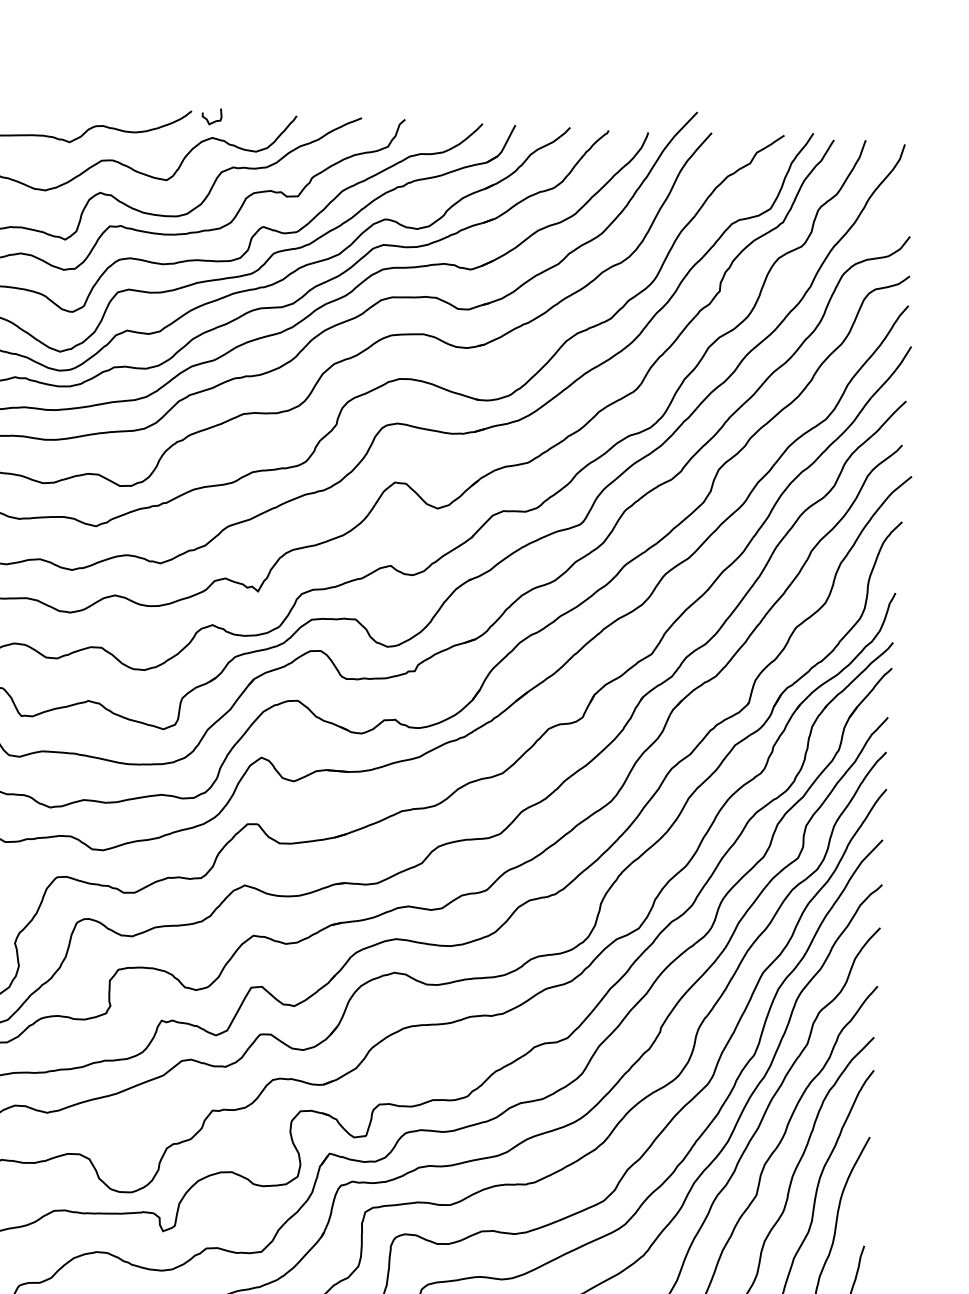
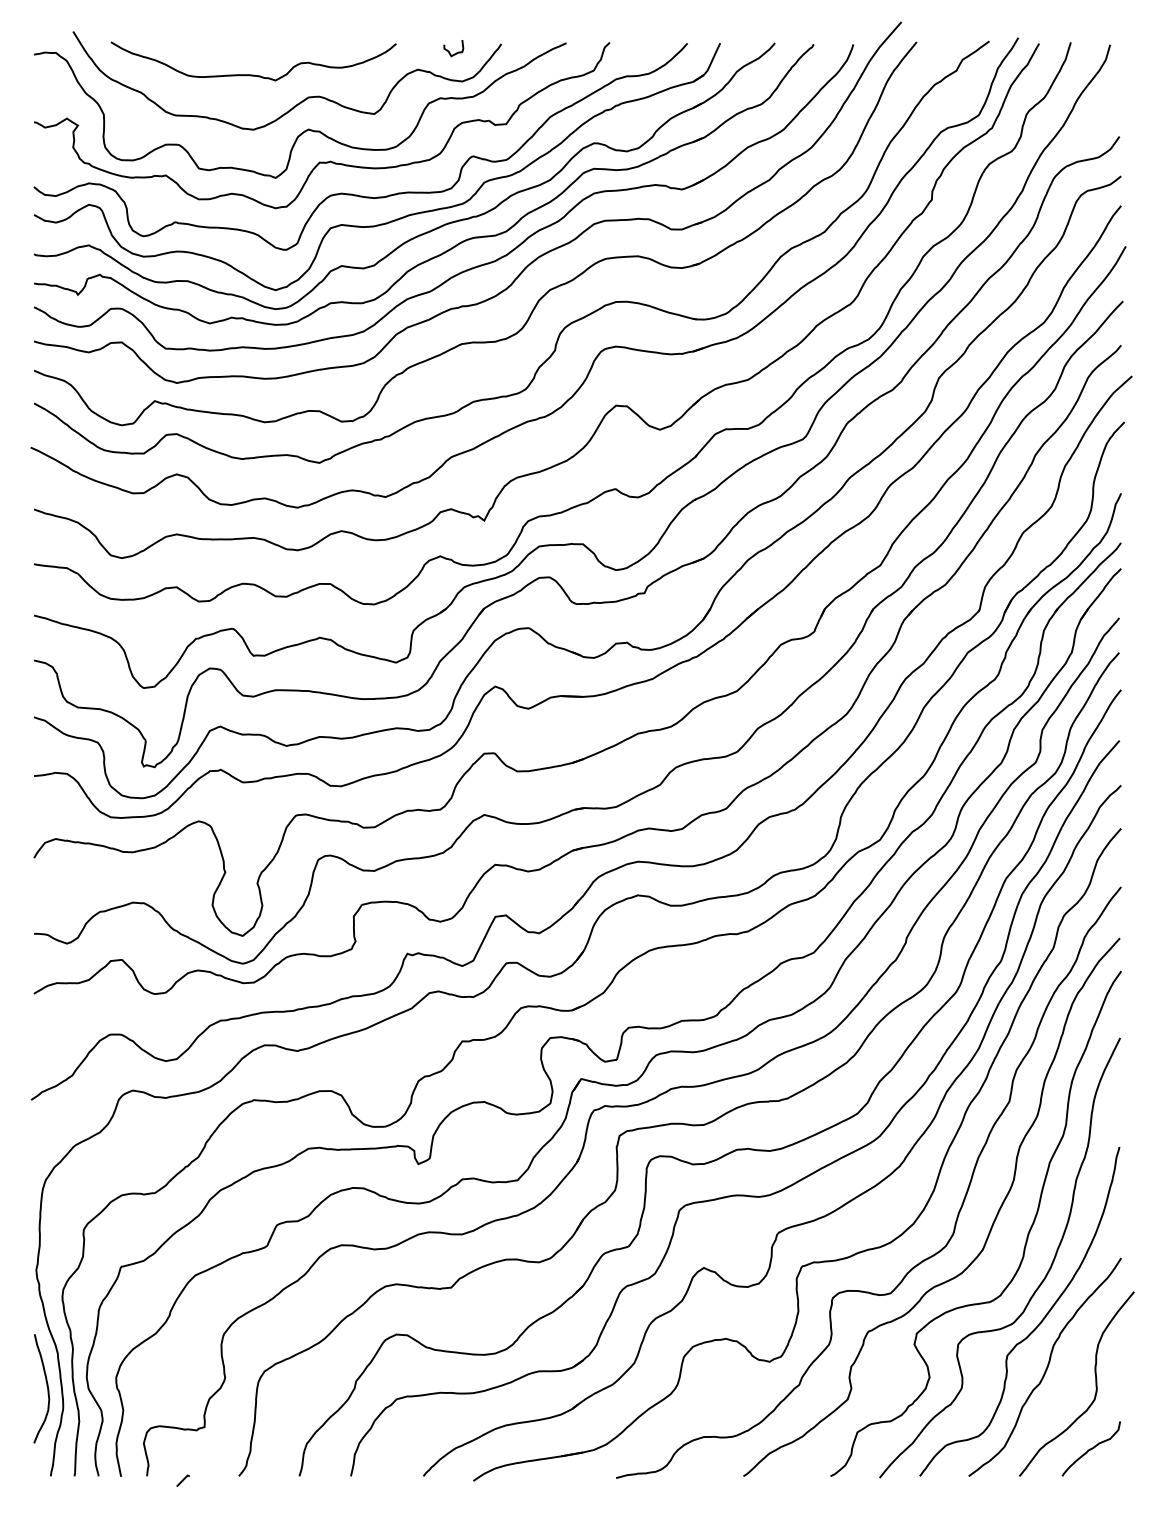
curve: (207, 119) -> (449, 51), moved

